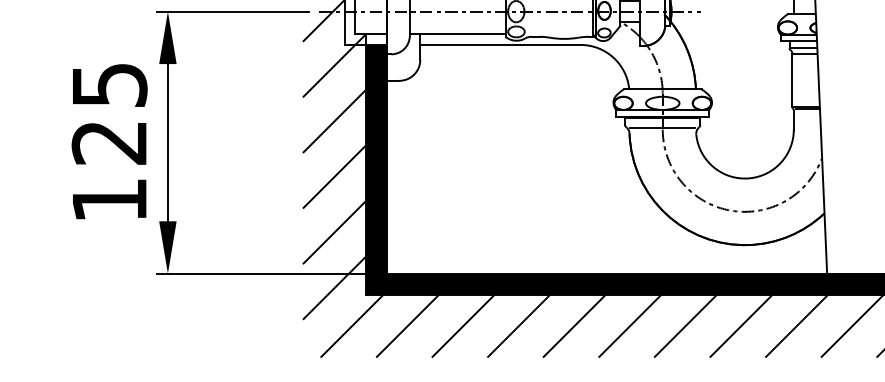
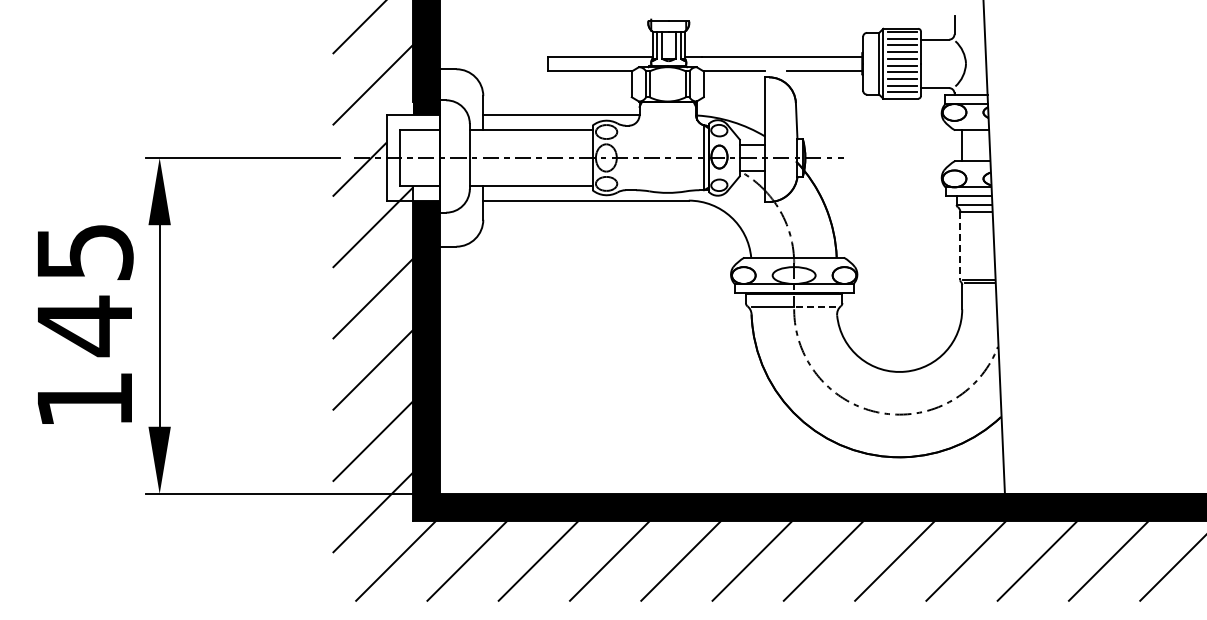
line: (792, 80) -> (960, 246), solid -> dashed
line: (679, 128) -> (815, 307), solid -> dashed
text: (108, 143) -> (83, 326), 125 -> 145

